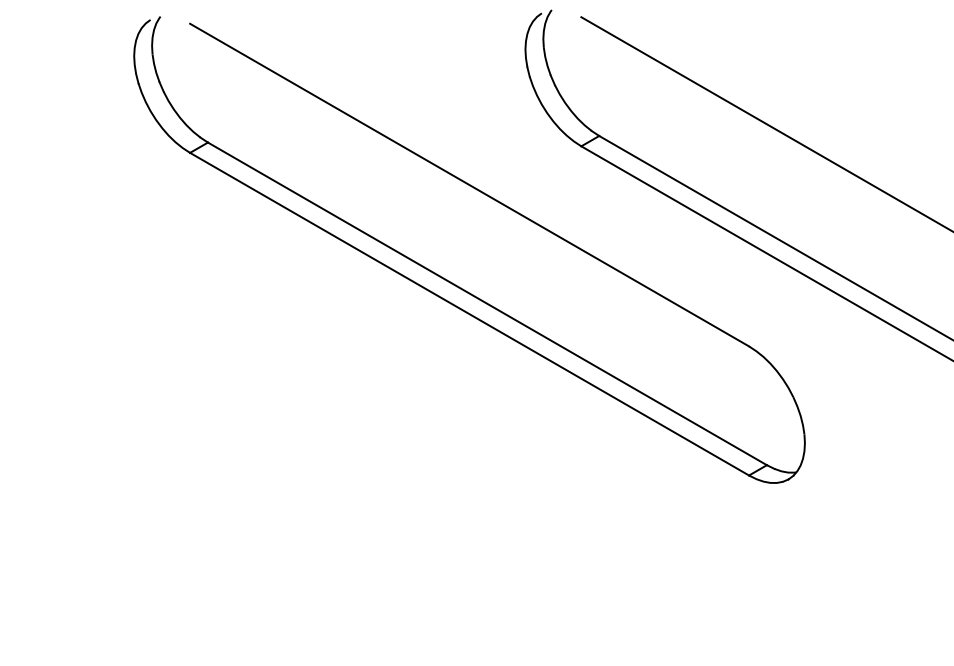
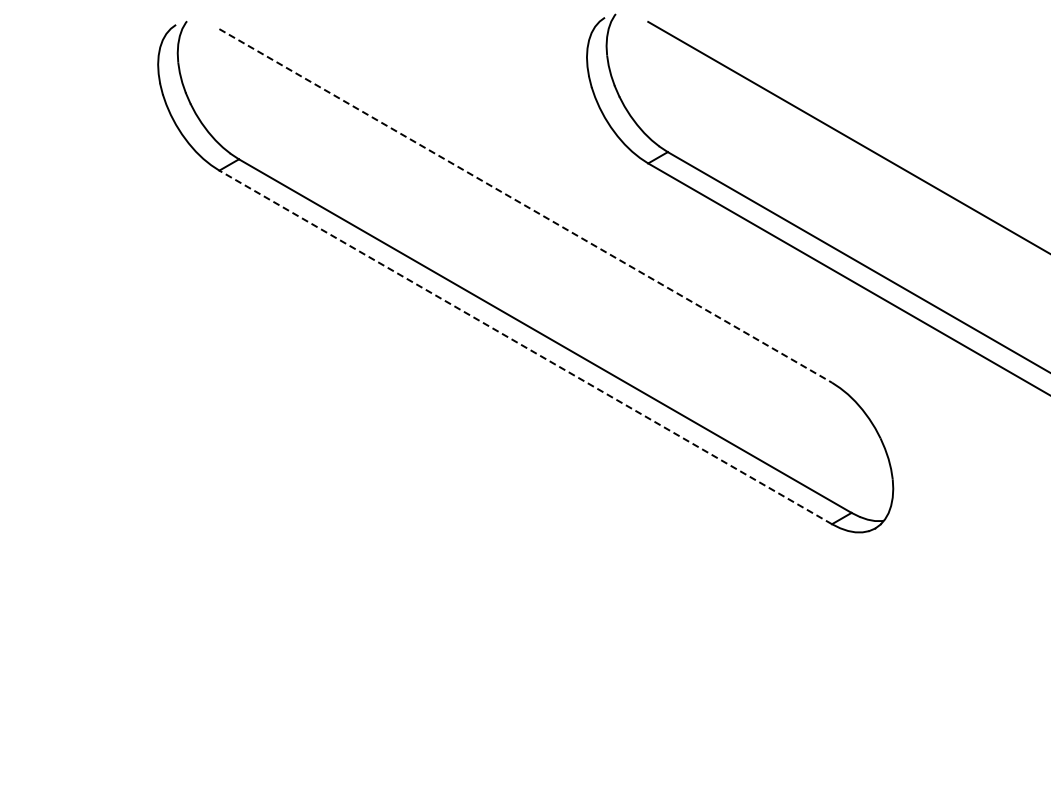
line: (469, 184) -> (525, 205), solid -> dashed
line: (469, 314) -> (525, 347), solid -> dashed

